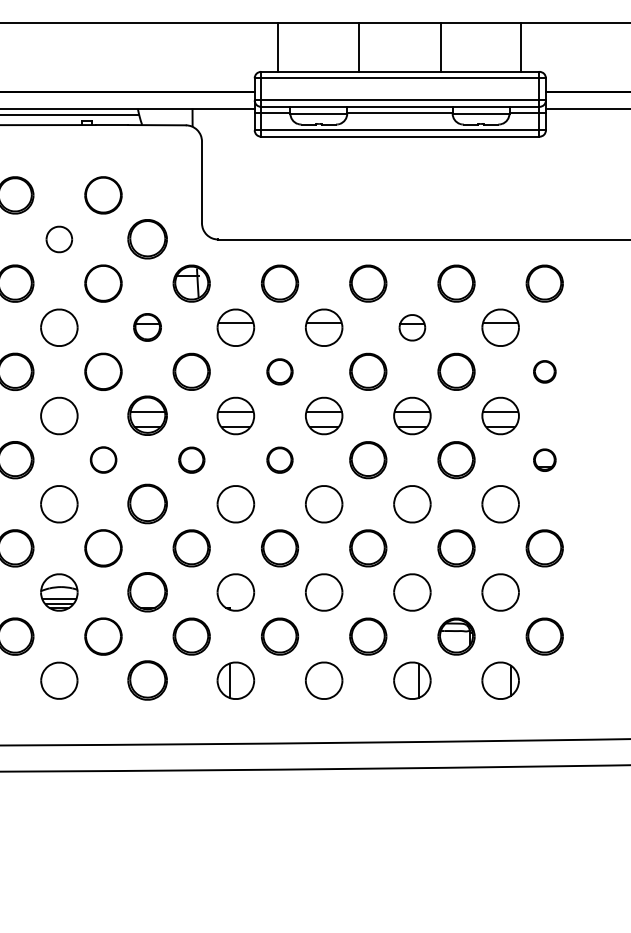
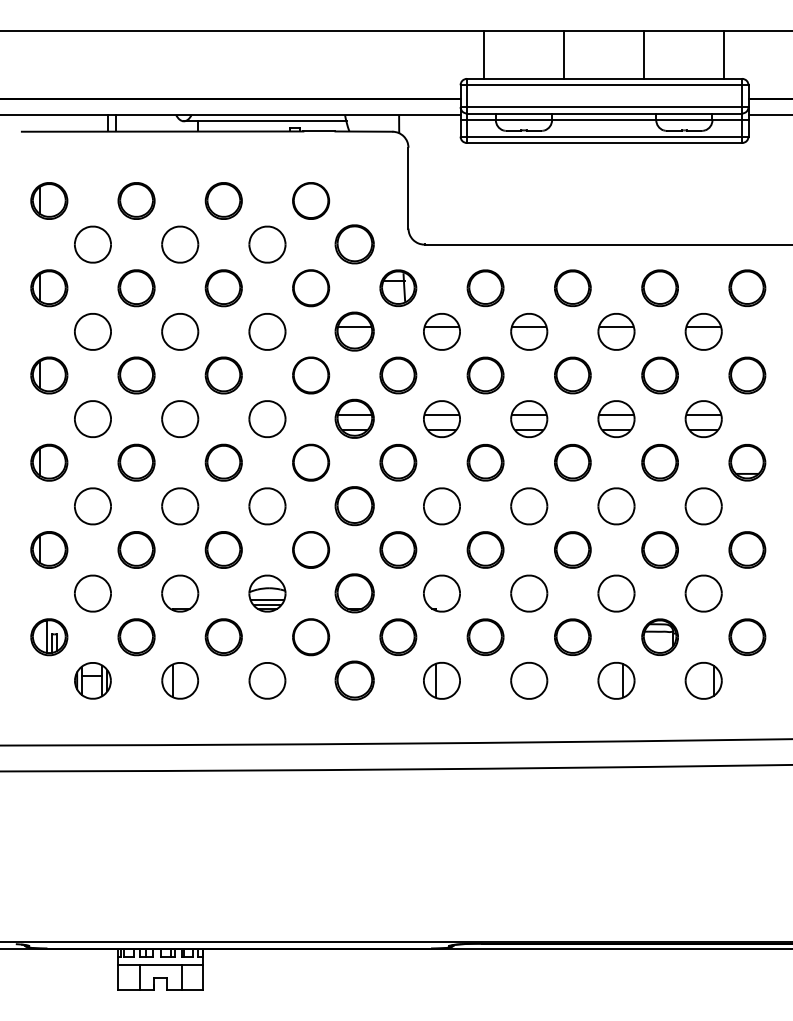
part: (59, 239) -> (267, 244), size x1.43
part: (147, 327) -> (354, 331), size x1.43
part: (412, 327) -> (616, 331), size x1.43
part: (279, 371) -> (485, 375), size x1.43
part: (544, 371) -> (747, 375), size x1.67
part: (103, 459) -> (311, 462), size x1.43
part: (191, 459) -> (398, 462), size x1.43
part: (279, 459) -> (485, 462), size x1.43
part: (544, 459) -> (747, 462), size x1.67

